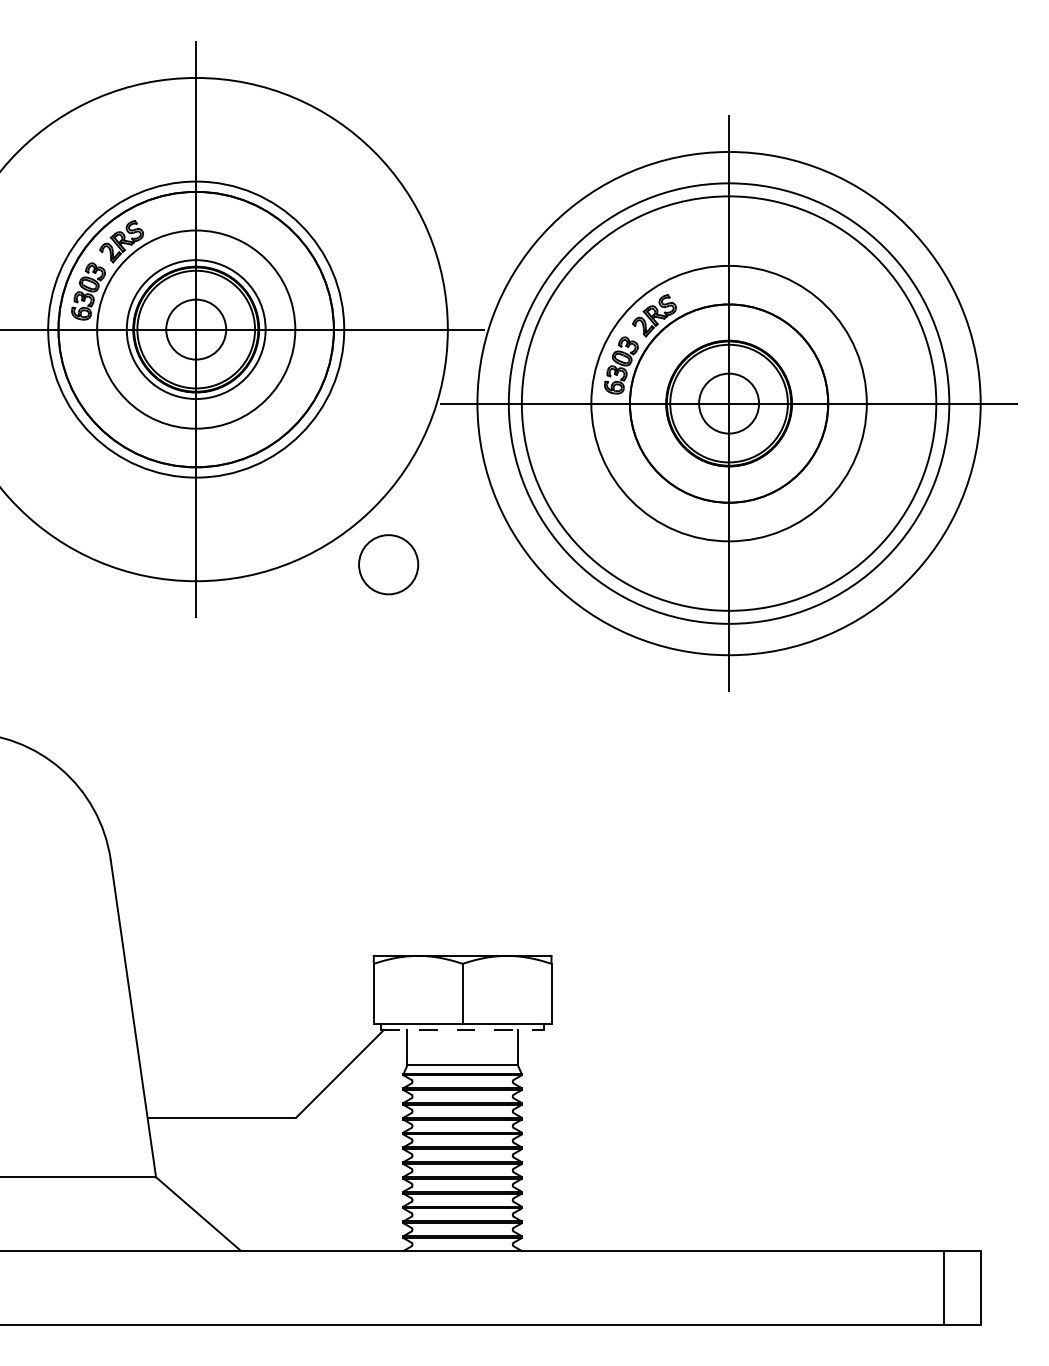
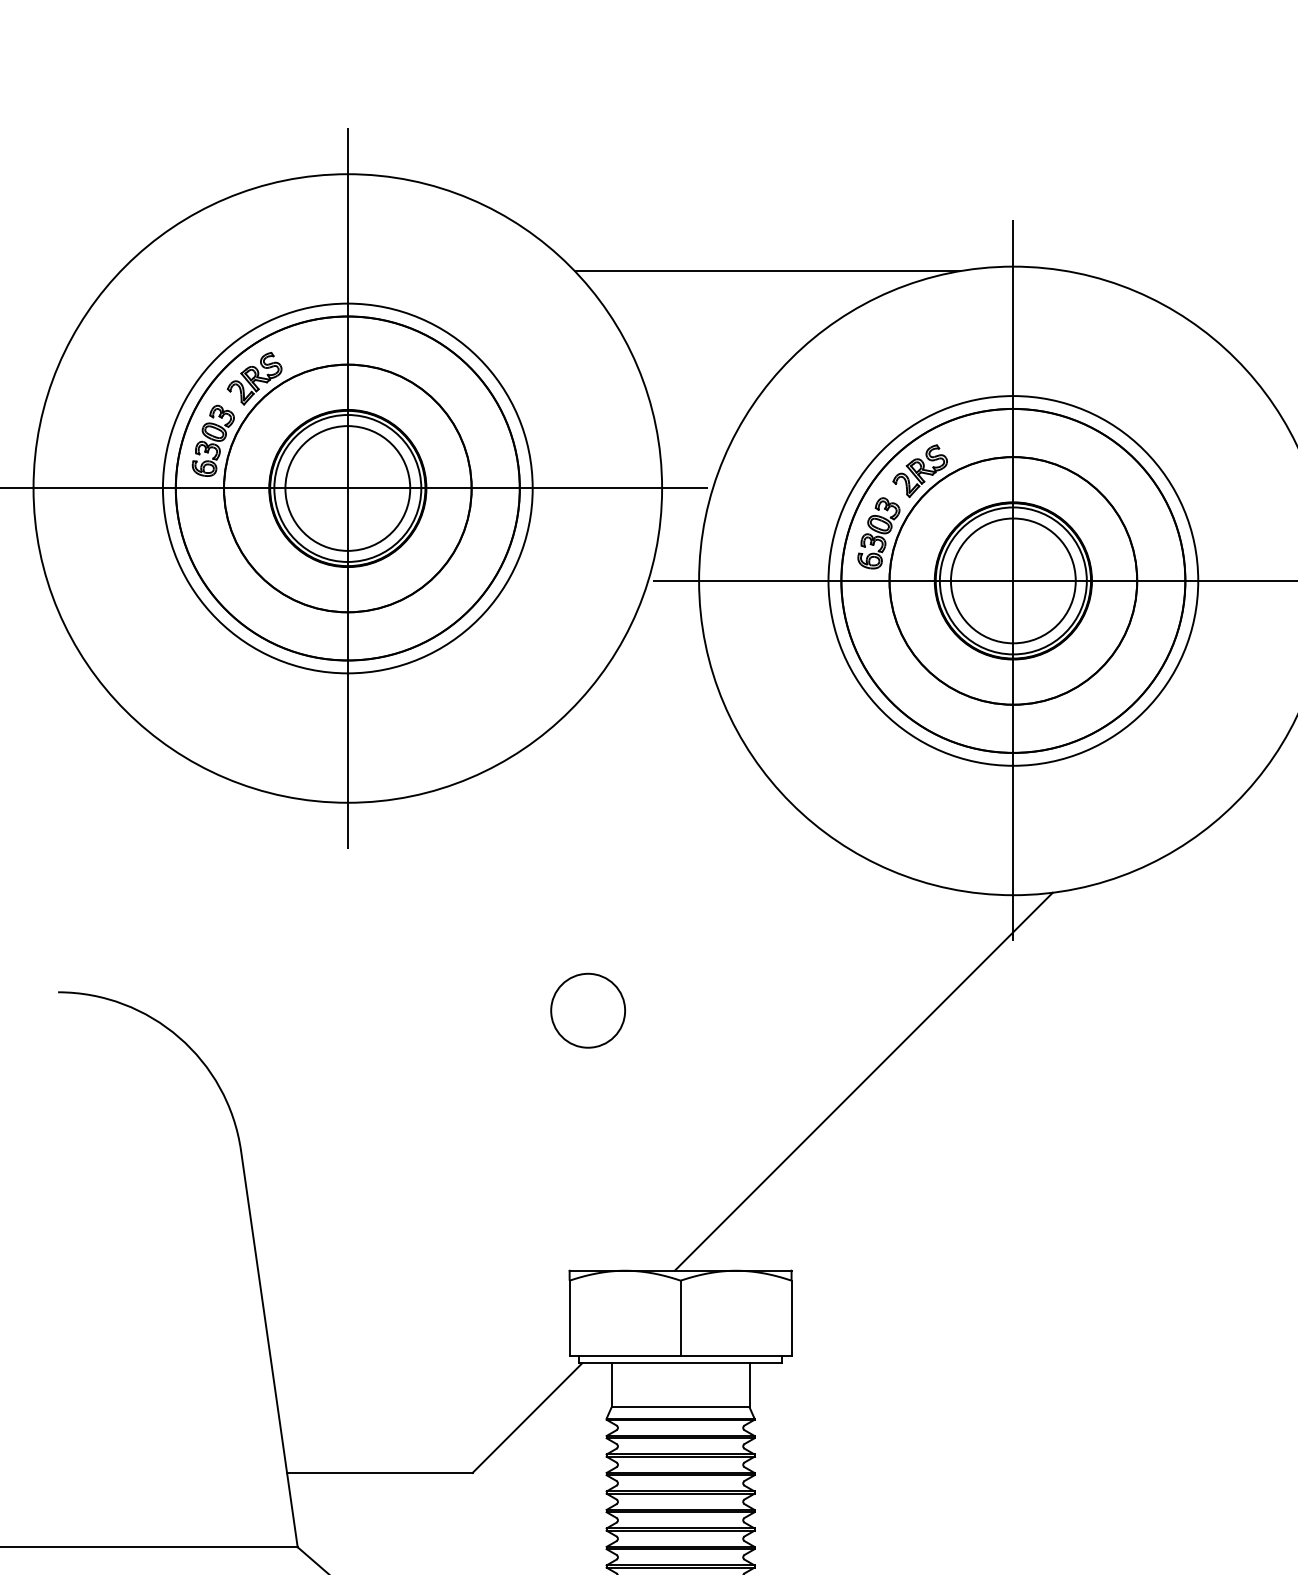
line: (532, 155) -> (767, 271), added
circle: (196, 329) -> (348, 488), size x1.43
circle: (196, 329) -> (348, 488), size x1.67
circle: (728, 403) -> (1012, 580), size x0.62
circle: (729, 403) -> (1013, 580), size x0.71
circle: (729, 403) -> (1013, 580), size x1.67
circle: (388, 564) -> (587, 1010), moved
line: (609, 804) -> (864, 1081), added
line: (463, 1029) -> (681, 1362), dashed -> solid

